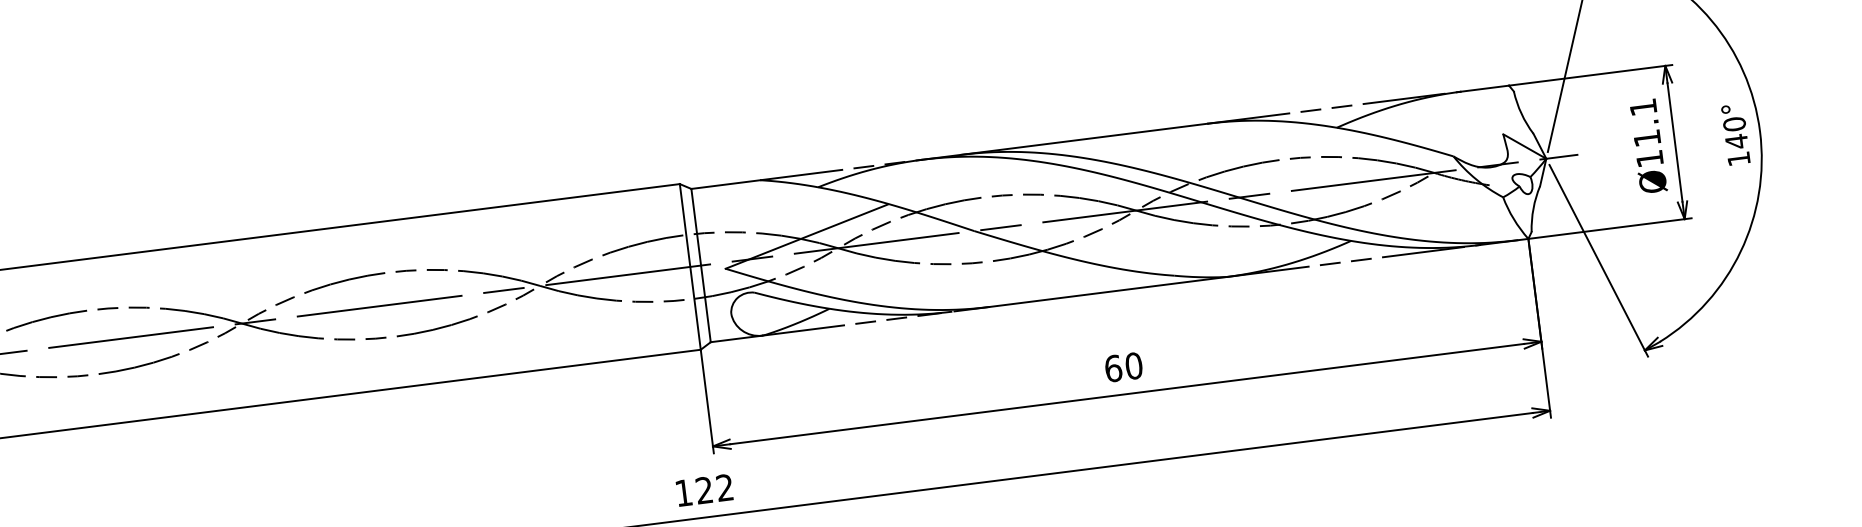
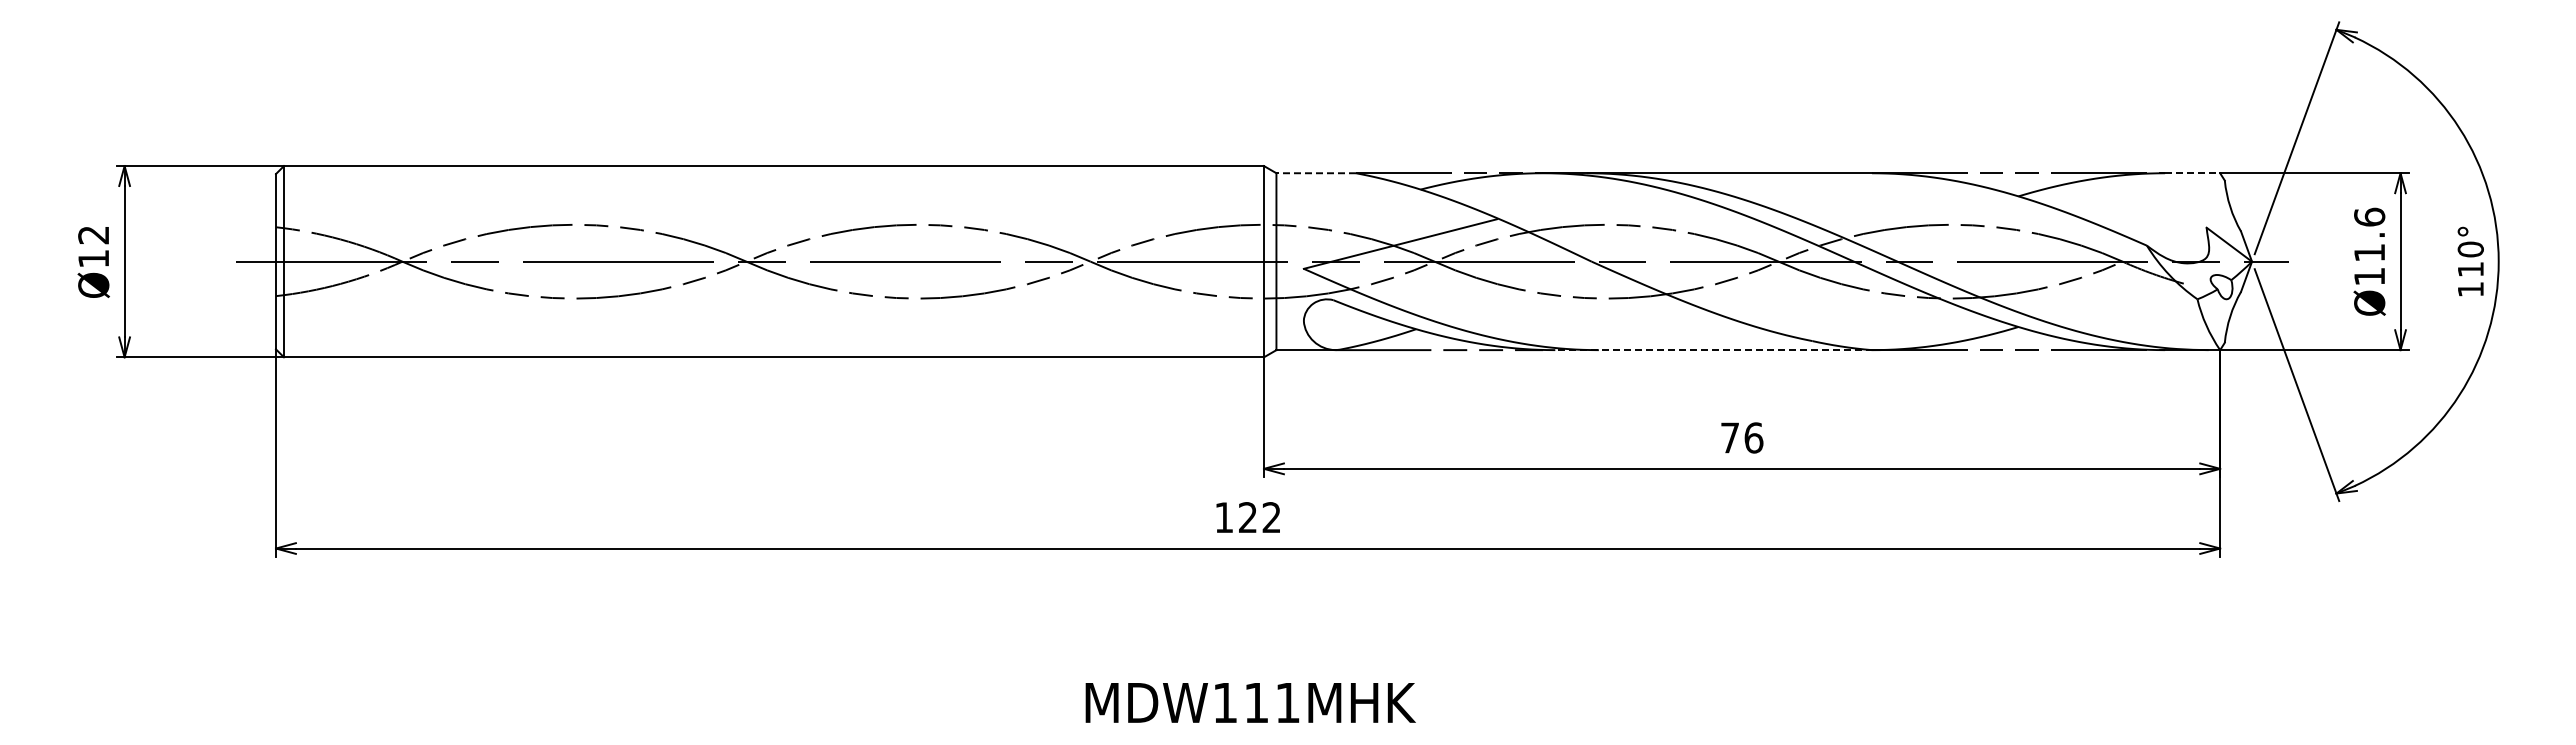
line: (1485, 88) -> (2192, 173), solid -> dashed
text: (1643, 106) -> (2369, 216), Ø11.1 -> Ø11.6
text: (1736, 141) -> (2470, 269), 140° -> 110°
line: (726, 184) -> (1316, 173), solid -> dashed
line: (1091, 294) -> (1715, 350), solid -> dashed
text: (1124, 366) -> (1742, 437), 60 -> 76

